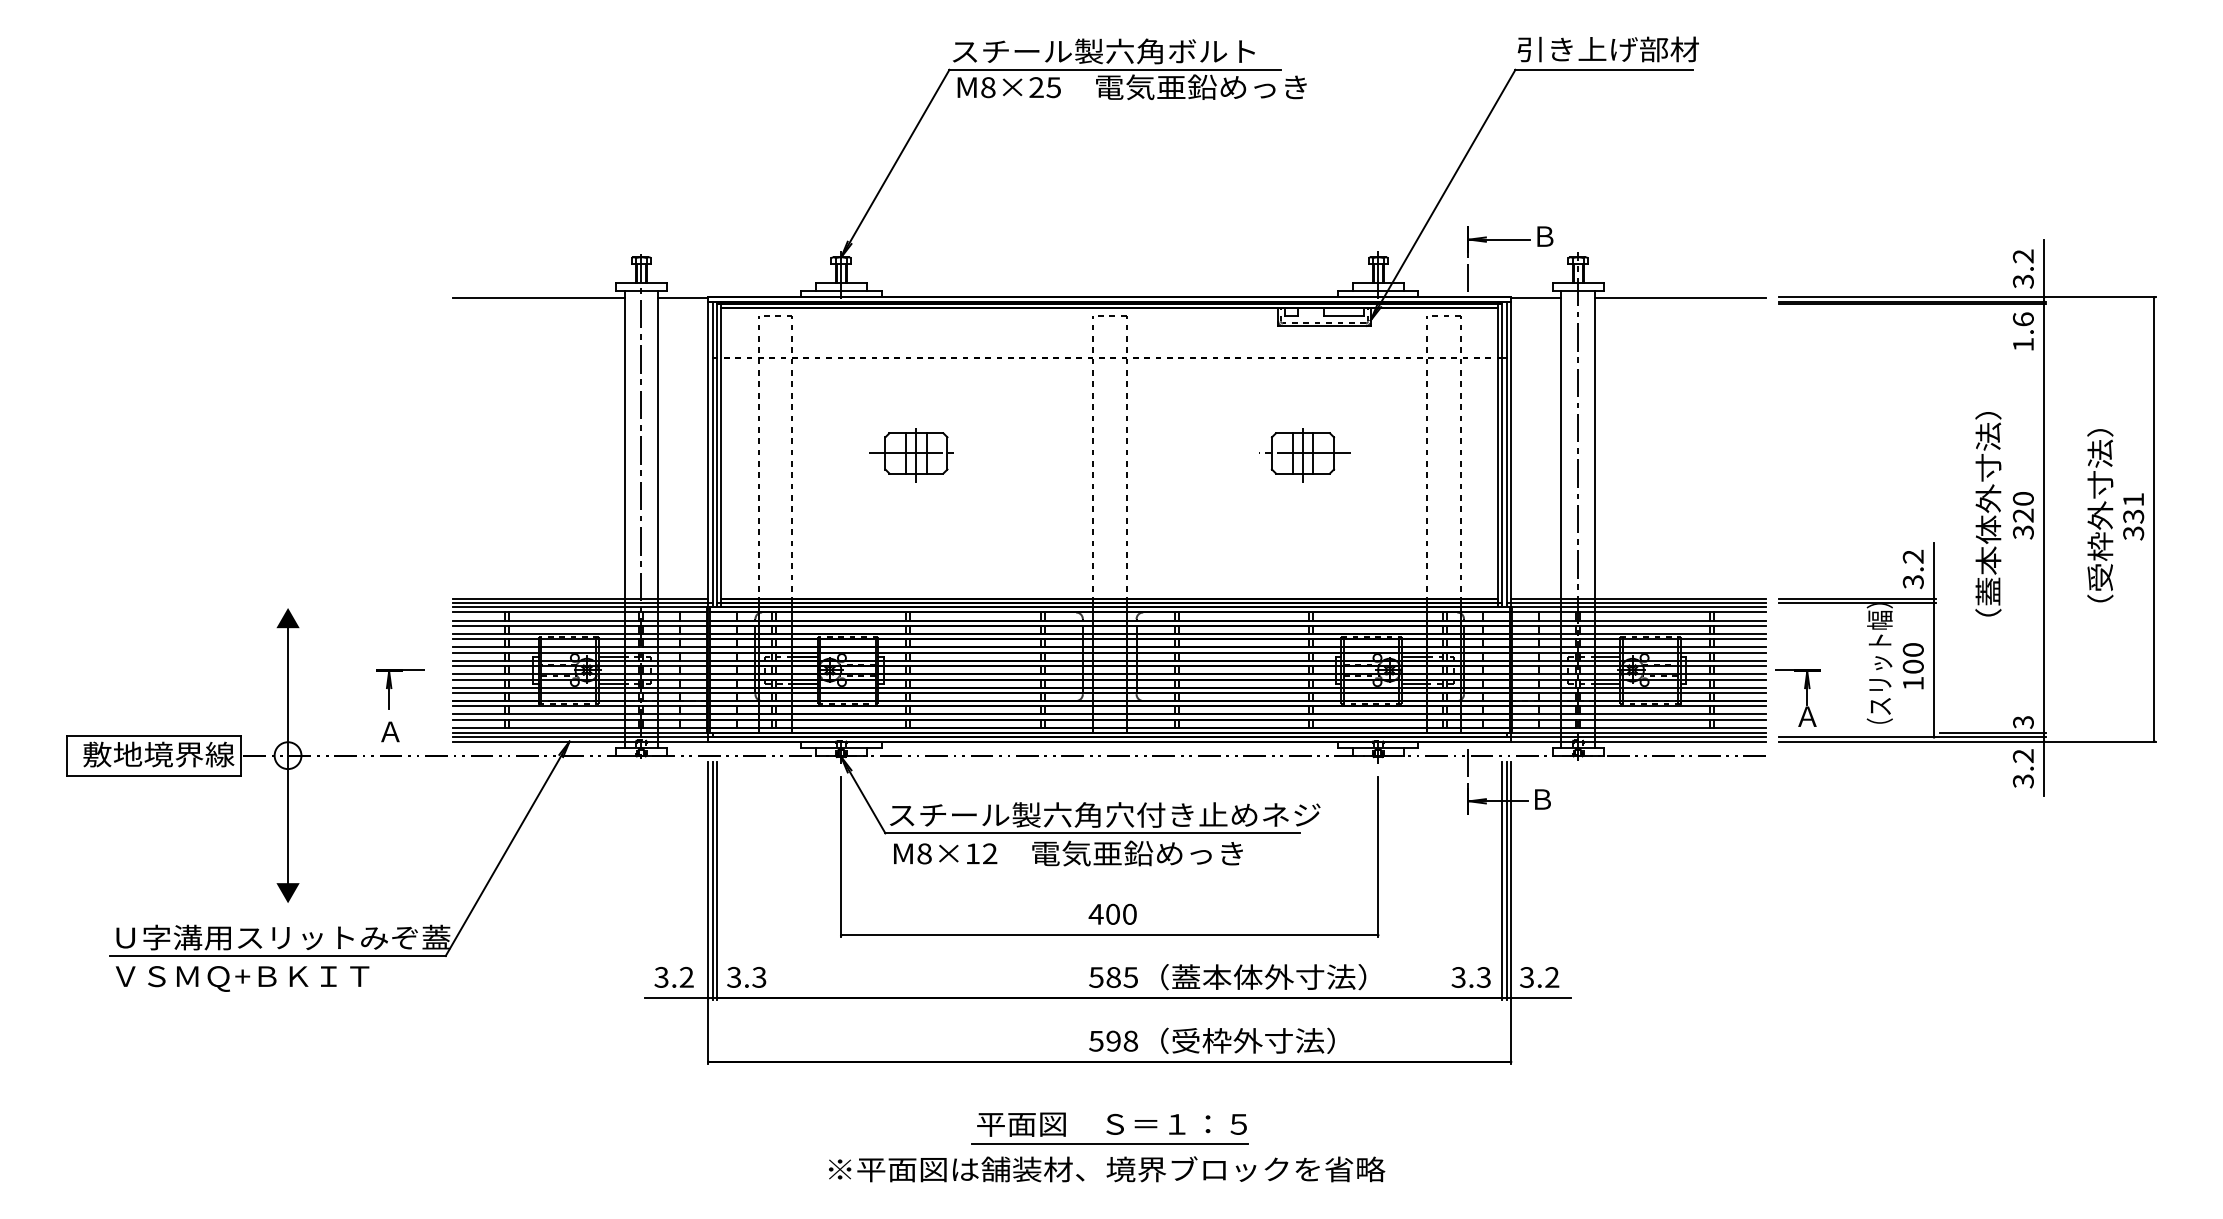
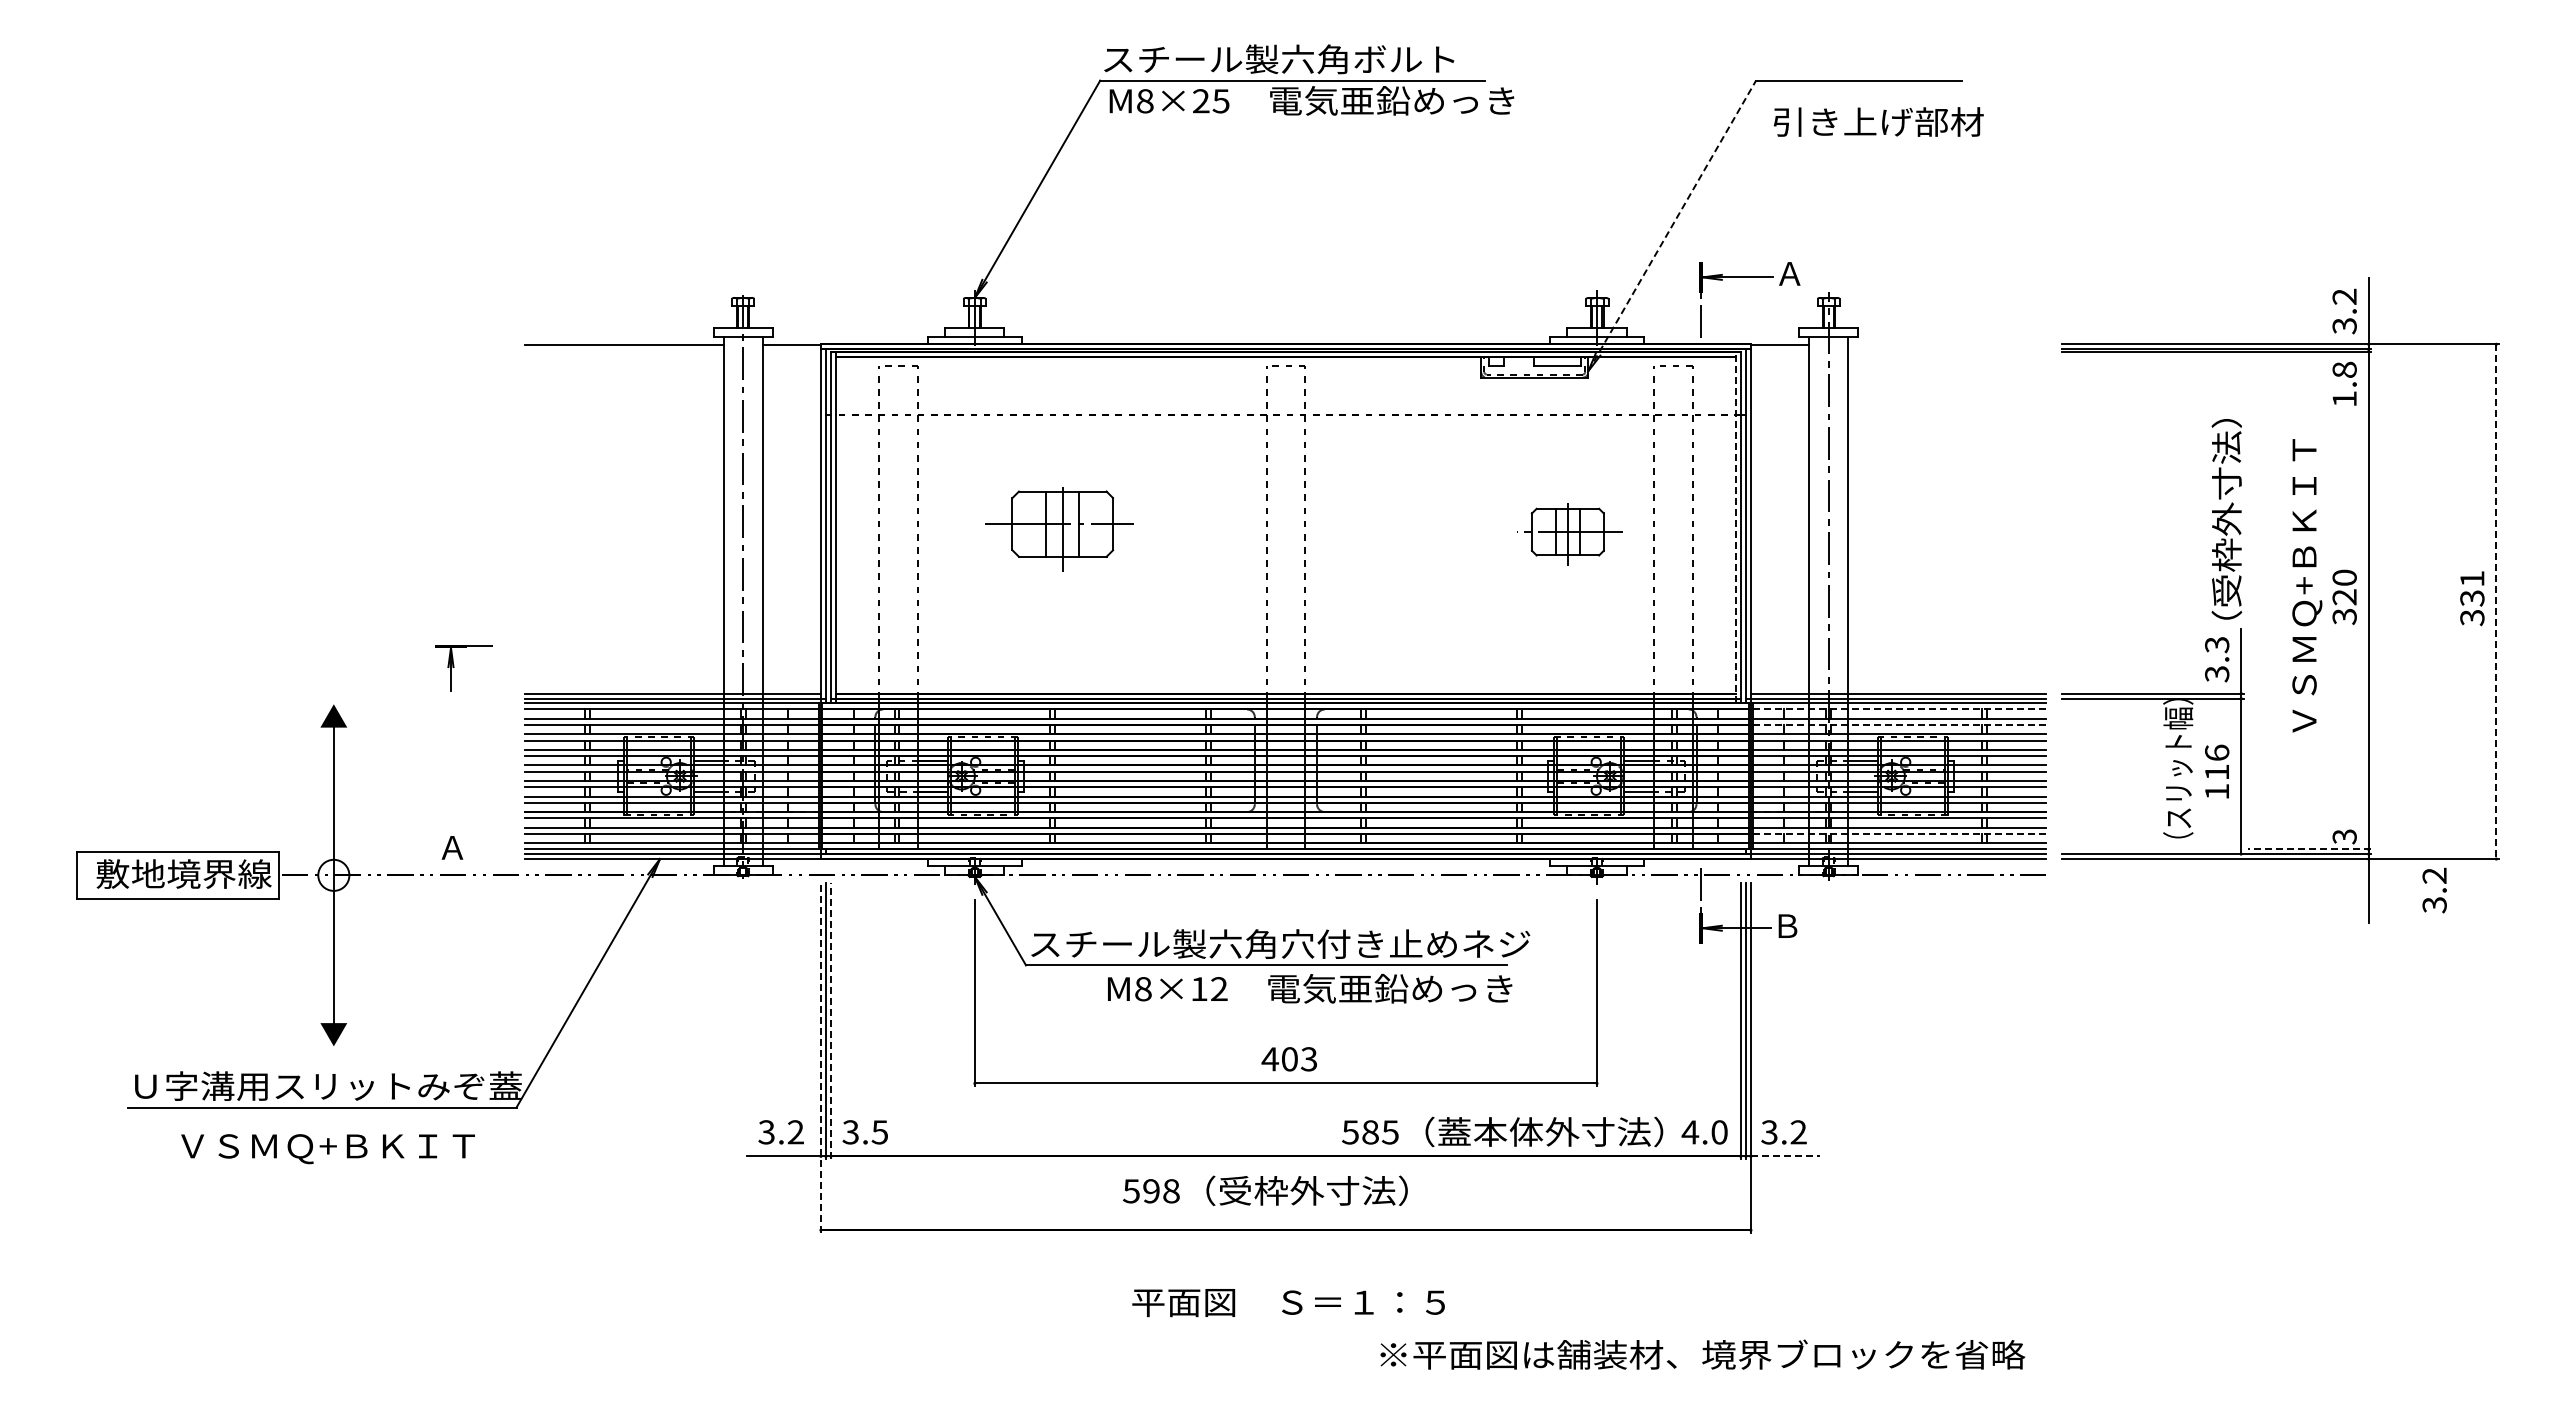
text: (1608, 48) -> (1878, 121), moved
line: (1443, 194) -> (1672, 225), solid -> dashed
text: (1544, 236) -> (1789, 273), Ｂ -> Ａ
line: (1680, 298) -> (1947, 345), removed
text: (2023, 319) -> (2344, 369), 1.6 -> 1.8
part: (914, 455) -> (1059, 527), size x1.4
part: (1304, 455) -> (1569, 534), moved
line: (1497, 455) -> (1735, 527), solid -> dashed
text: (1989, 505) -> (2305, 585), （蓋本体外寸法） -> ＶＳＭＱ+ＢＫＩＴ
text: (2100, 515) -> (2226, 519), moved
line: (2154, 520) -> (2496, 602), solid -> dashed
text: (1913, 556) -> (2217, 644), 3.2 -> 3.3
line: (1639, 612) -> (1899, 709), solid -> dashed
line: (1639, 625) -> (1899, 724), solid -> dashed
text: (1913, 658) -> (2217, 762), 100 -> 116
part: (392, 688) -> (454, 667), moved
part: (1806, 697) -> (2093, 808), removed
line: (1639, 719) -> (1899, 833), solid -> dashed
line: (1993, 733) -> (2309, 849), solid -> dashed
text: (2023, 768) -> (2434, 890), moved
text: (1068, 853) -> (1310, 988), moved
line: (717, 880) -> (831, 1020), solid -> dashed
line: (708, 912) -> (820, 1057), solid -> dashed
text: (1129, 914) -> (1308, 1059), 400 -> 403
text: (1227, 976) -> (1502, 1131), moved
text: (758, 977) -> (879, 1132), 3.3 -> 3.5
text: (1470, 977) -> (1704, 1132), 3.3 -> 4.0
text: (242, 979) -> (327, 1149), moved
line: (1540, 998) -> (1785, 1156), solid -> dashed
text: (1212, 1040) -> (1265, 1190), moved
line: (1109, 1144) -> (1285, 1325), removed
text: (1106, 1169) -> (1702, 1354), moved

